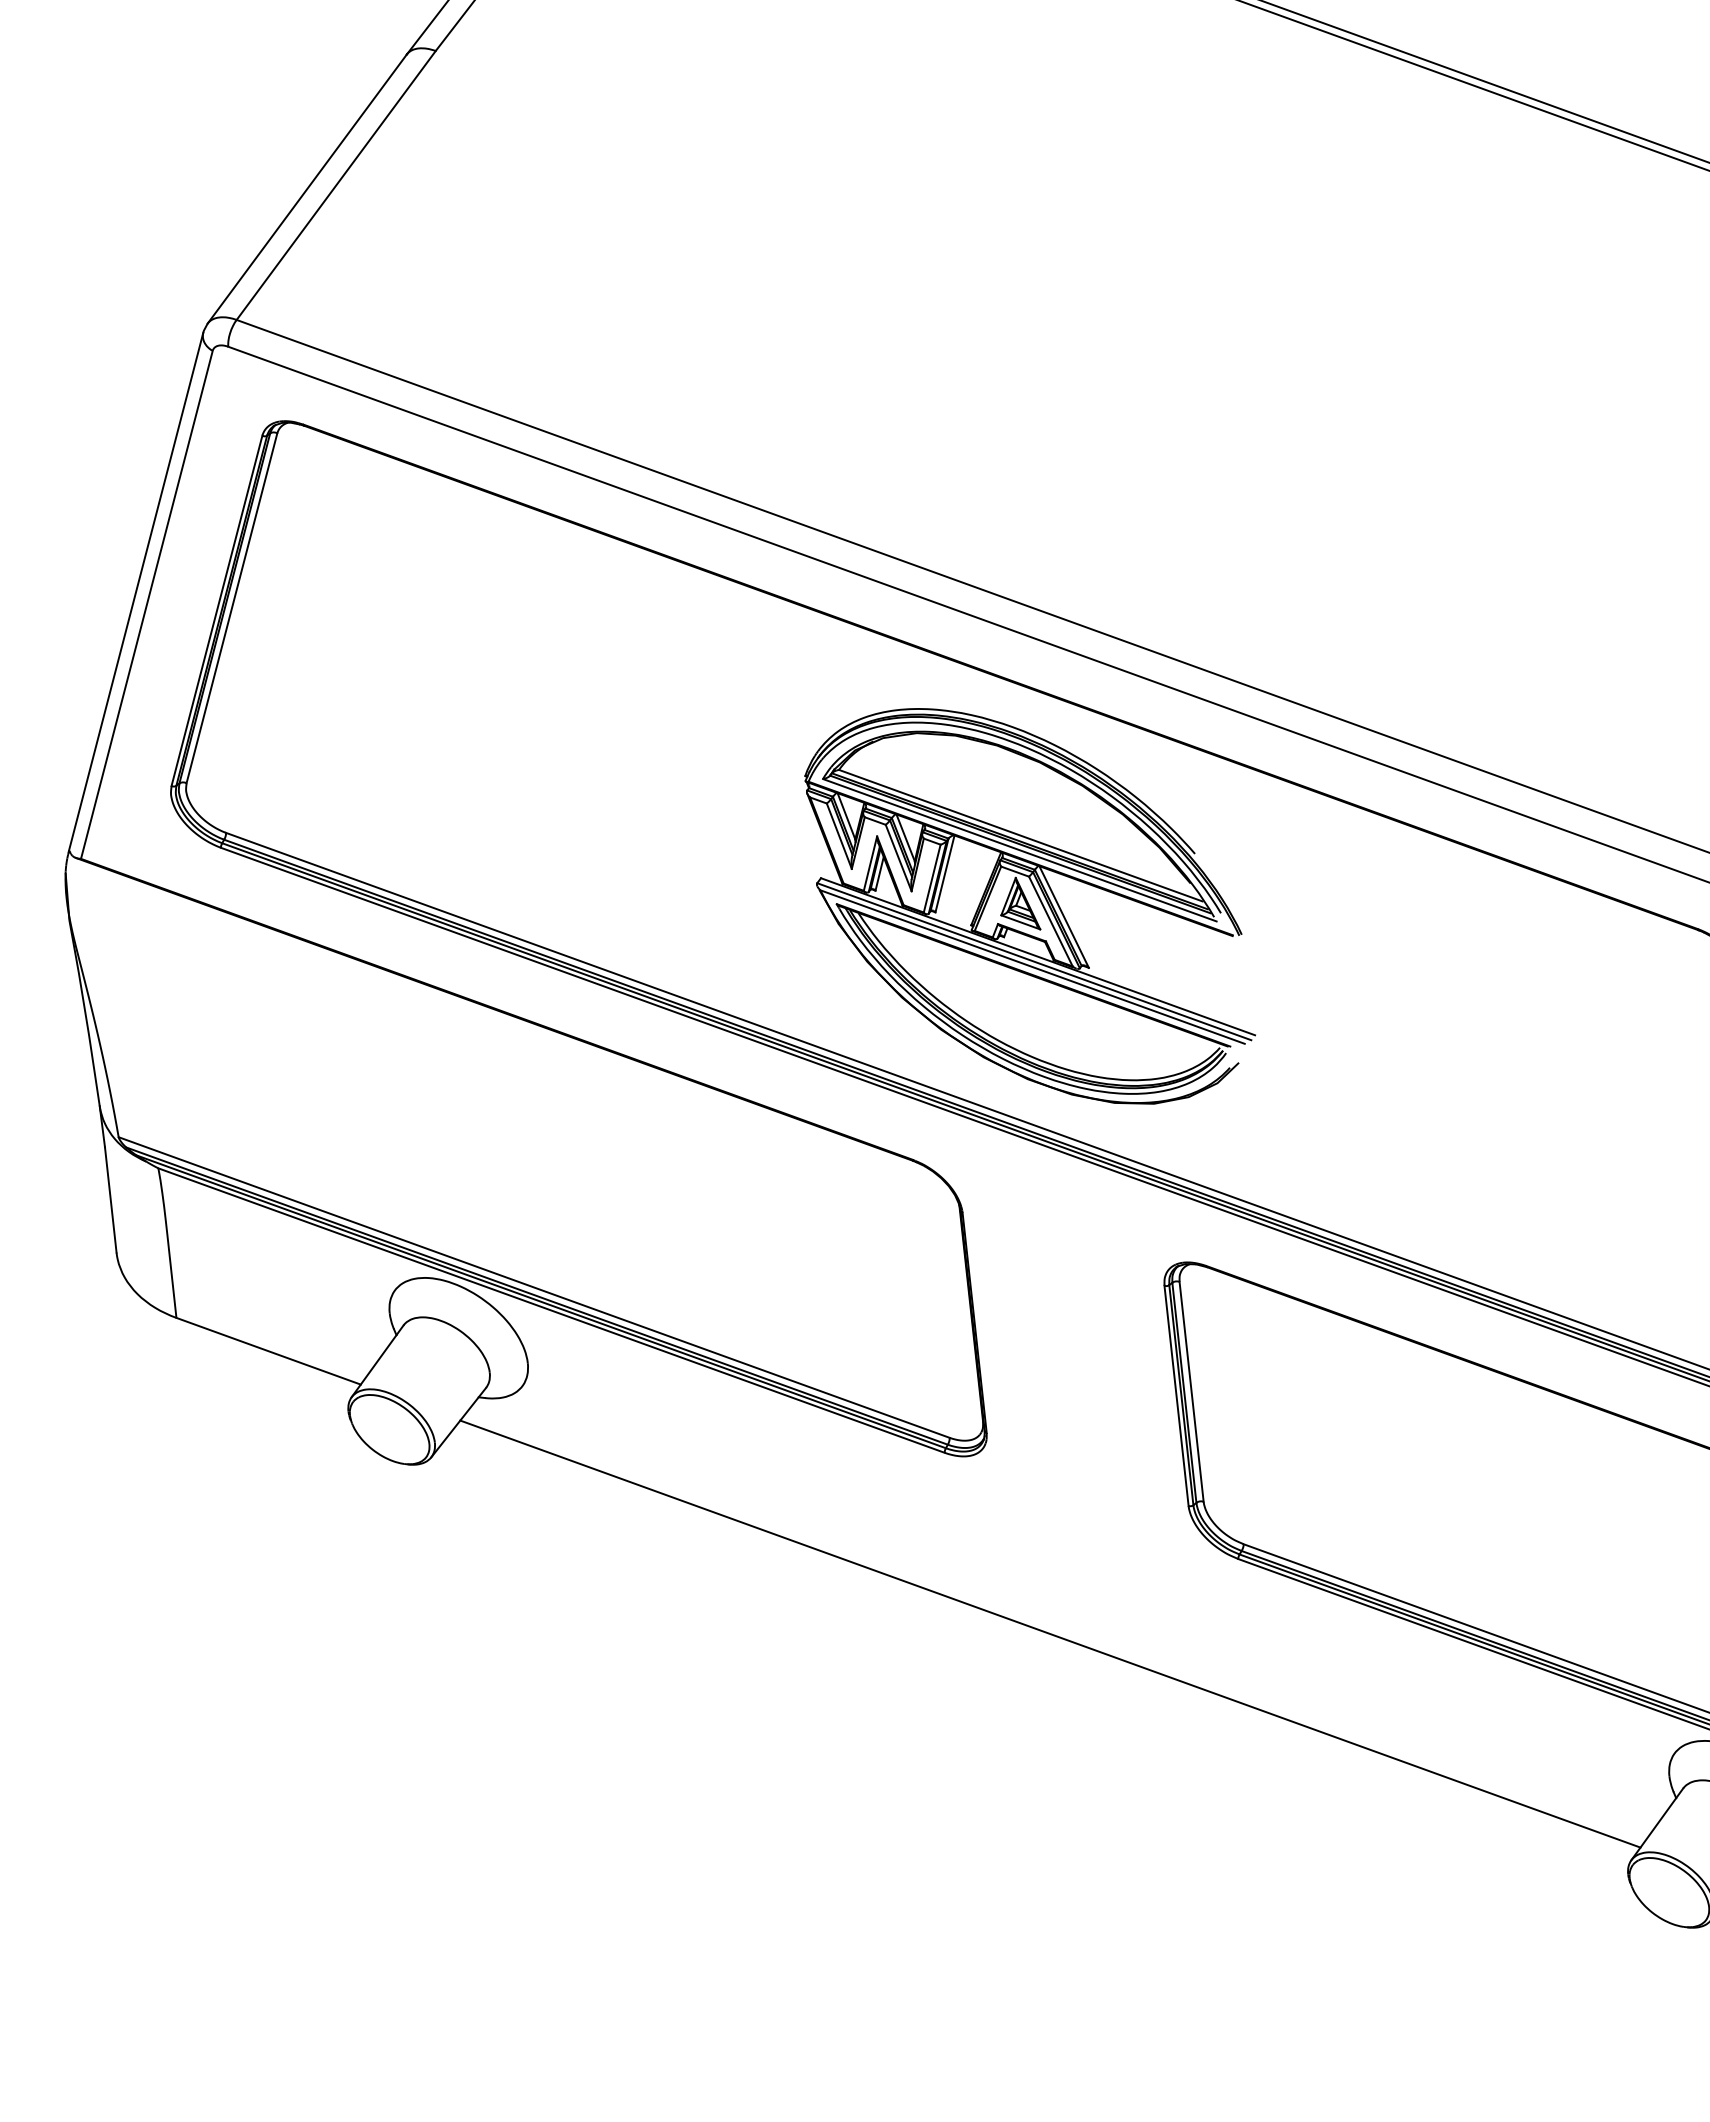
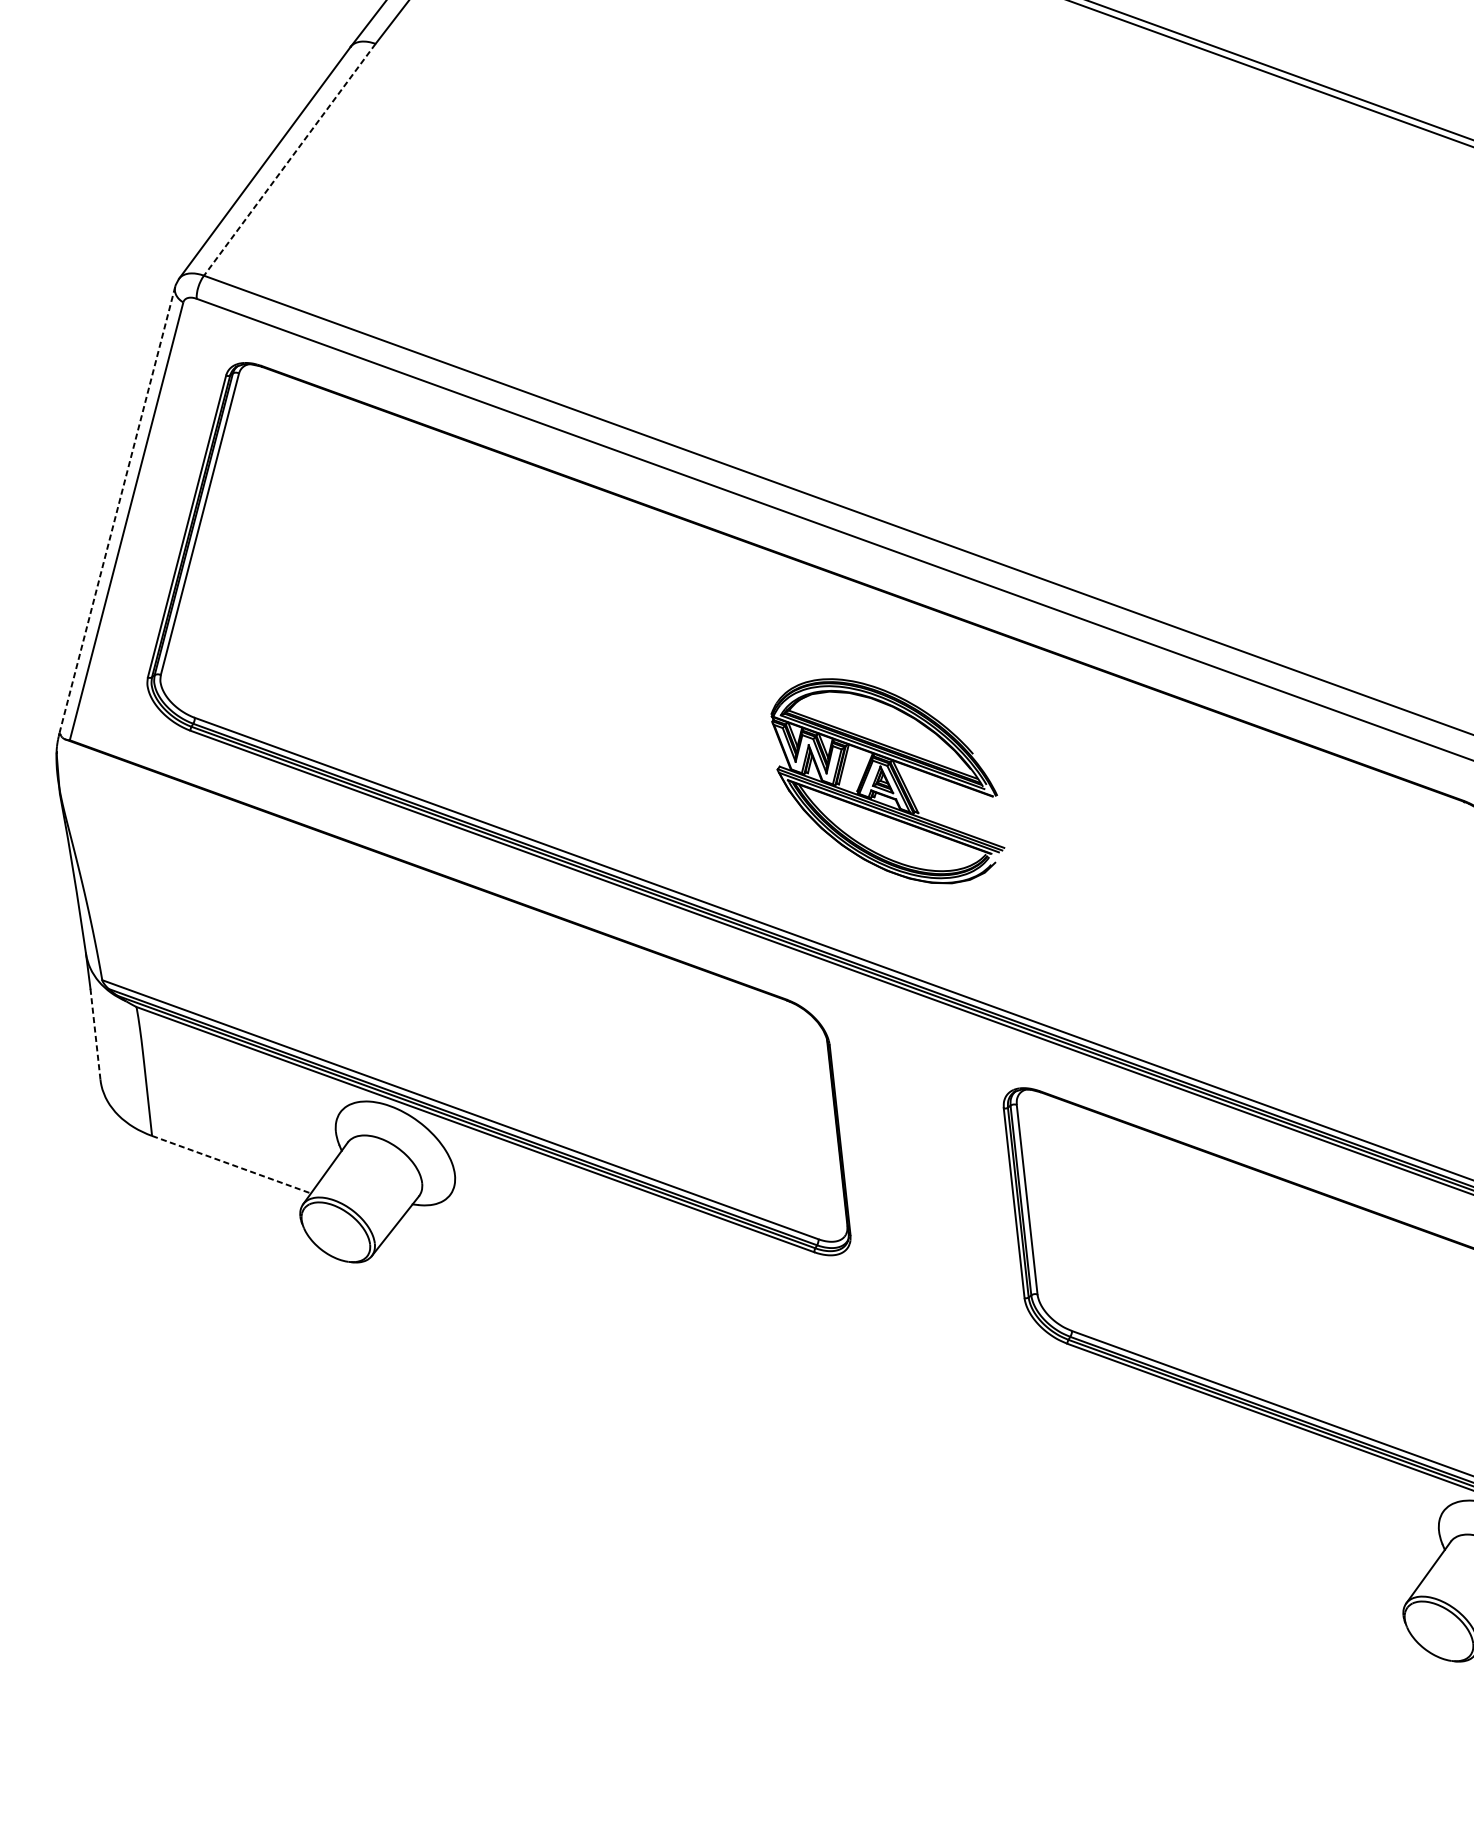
line: (335, 185) -> (289, 159), solid -> dashed
line: (136, 592) -> (117, 510), solid -> dashed
part: (1029, 906) -> (887, 781), size x0.6
line: (110, 1199) -> (95, 1033), solid -> dashed
line: (269, 1351) -> (232, 1164), solid -> dashed
line: (1050, 1633) -> (905, 1407), removed

